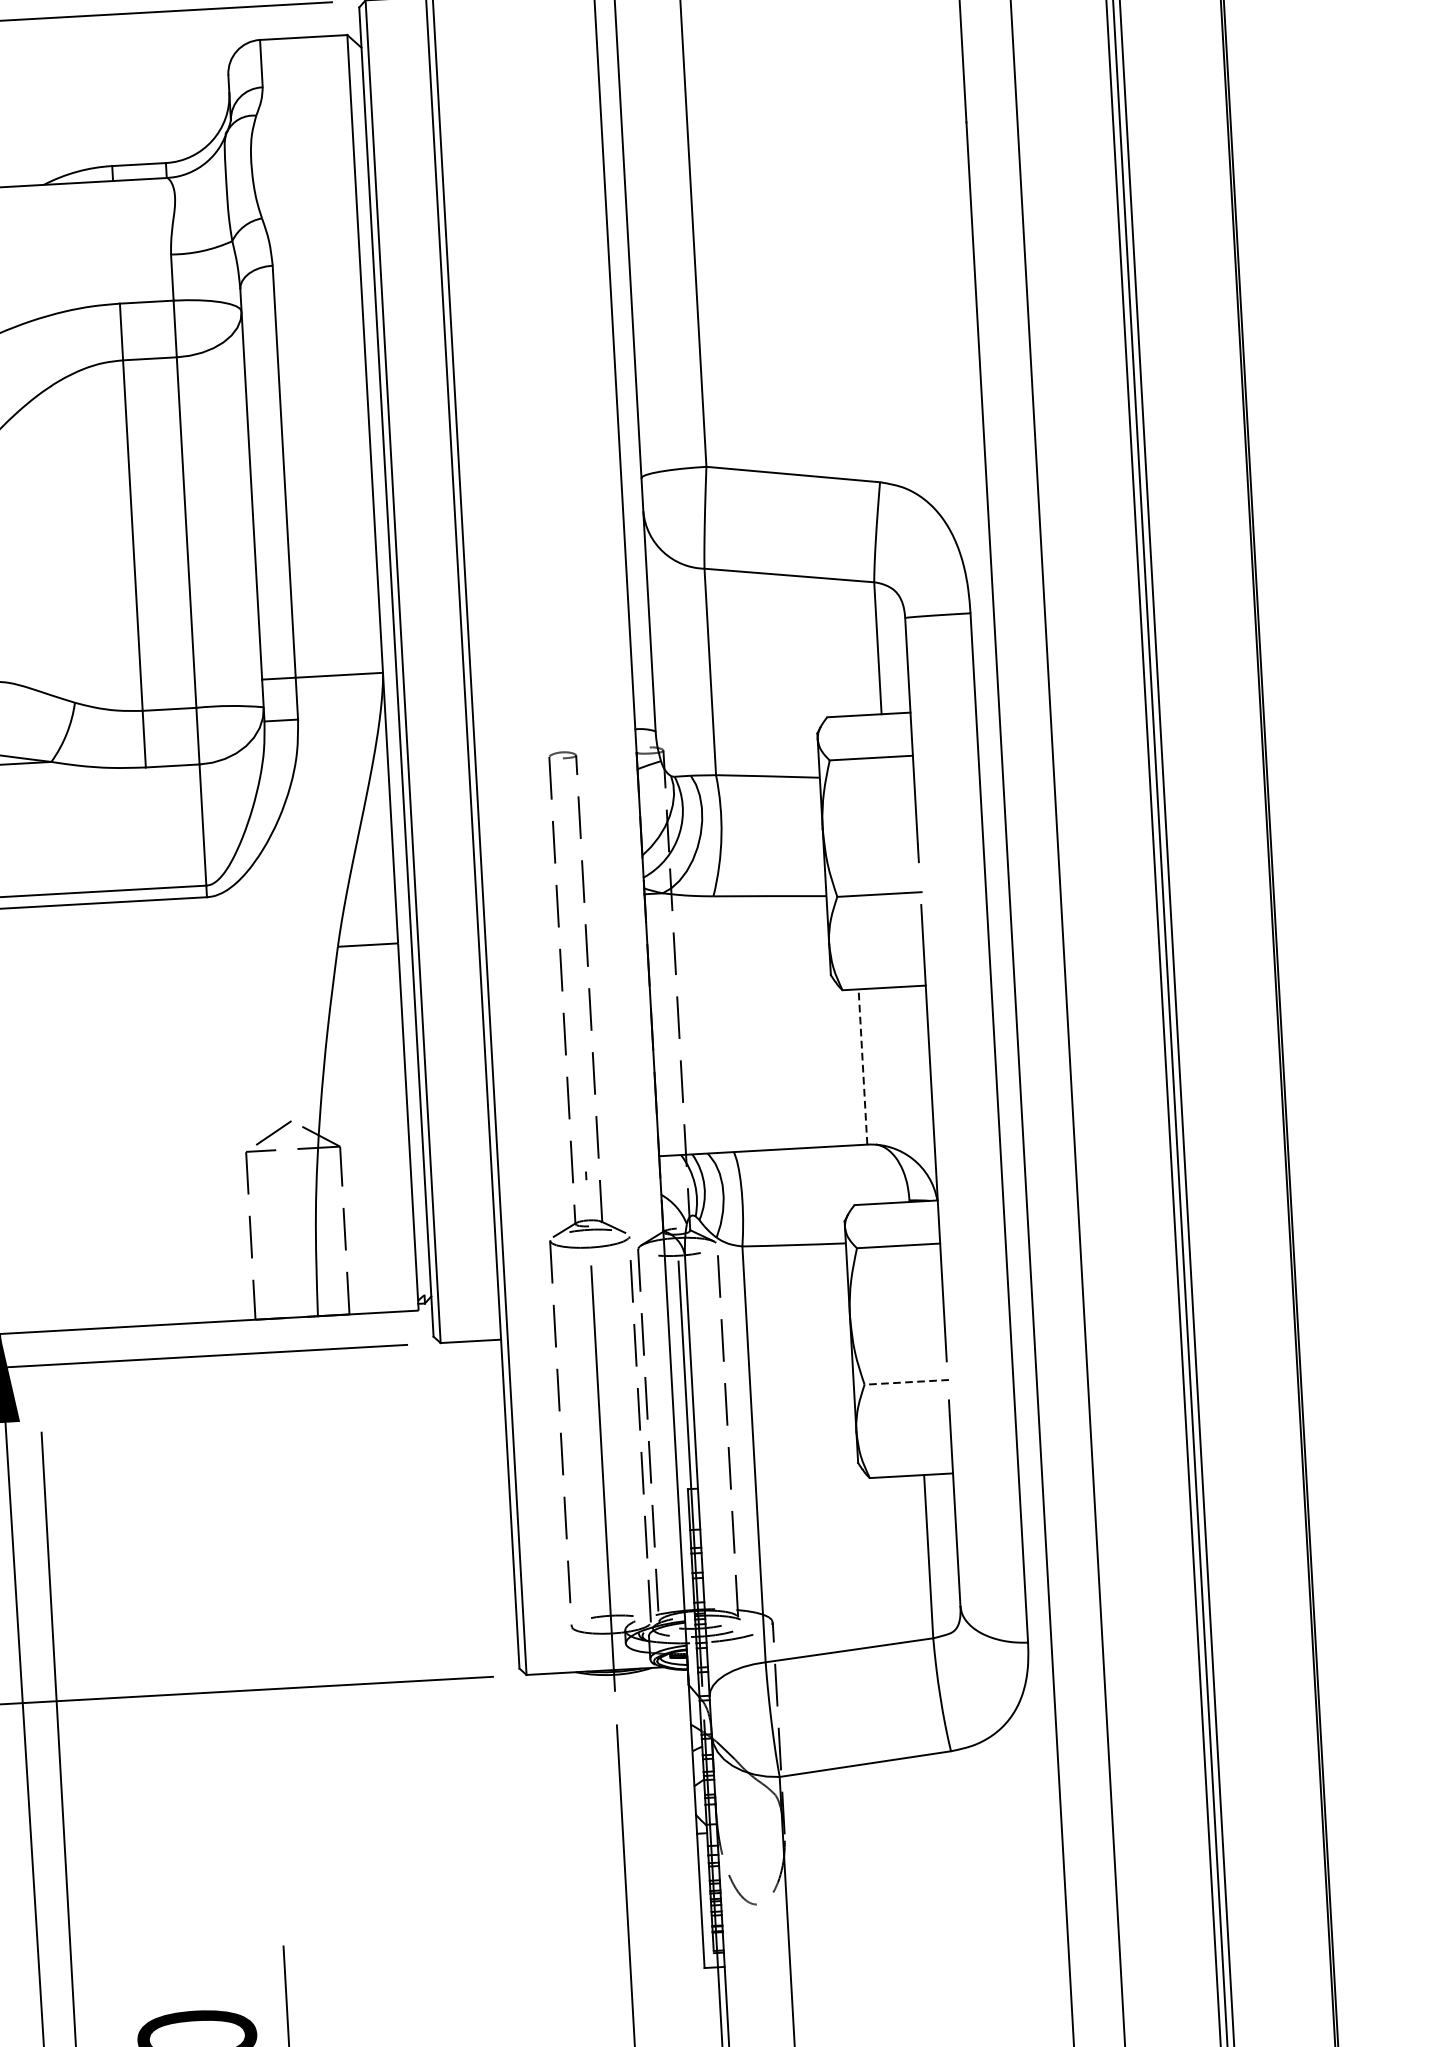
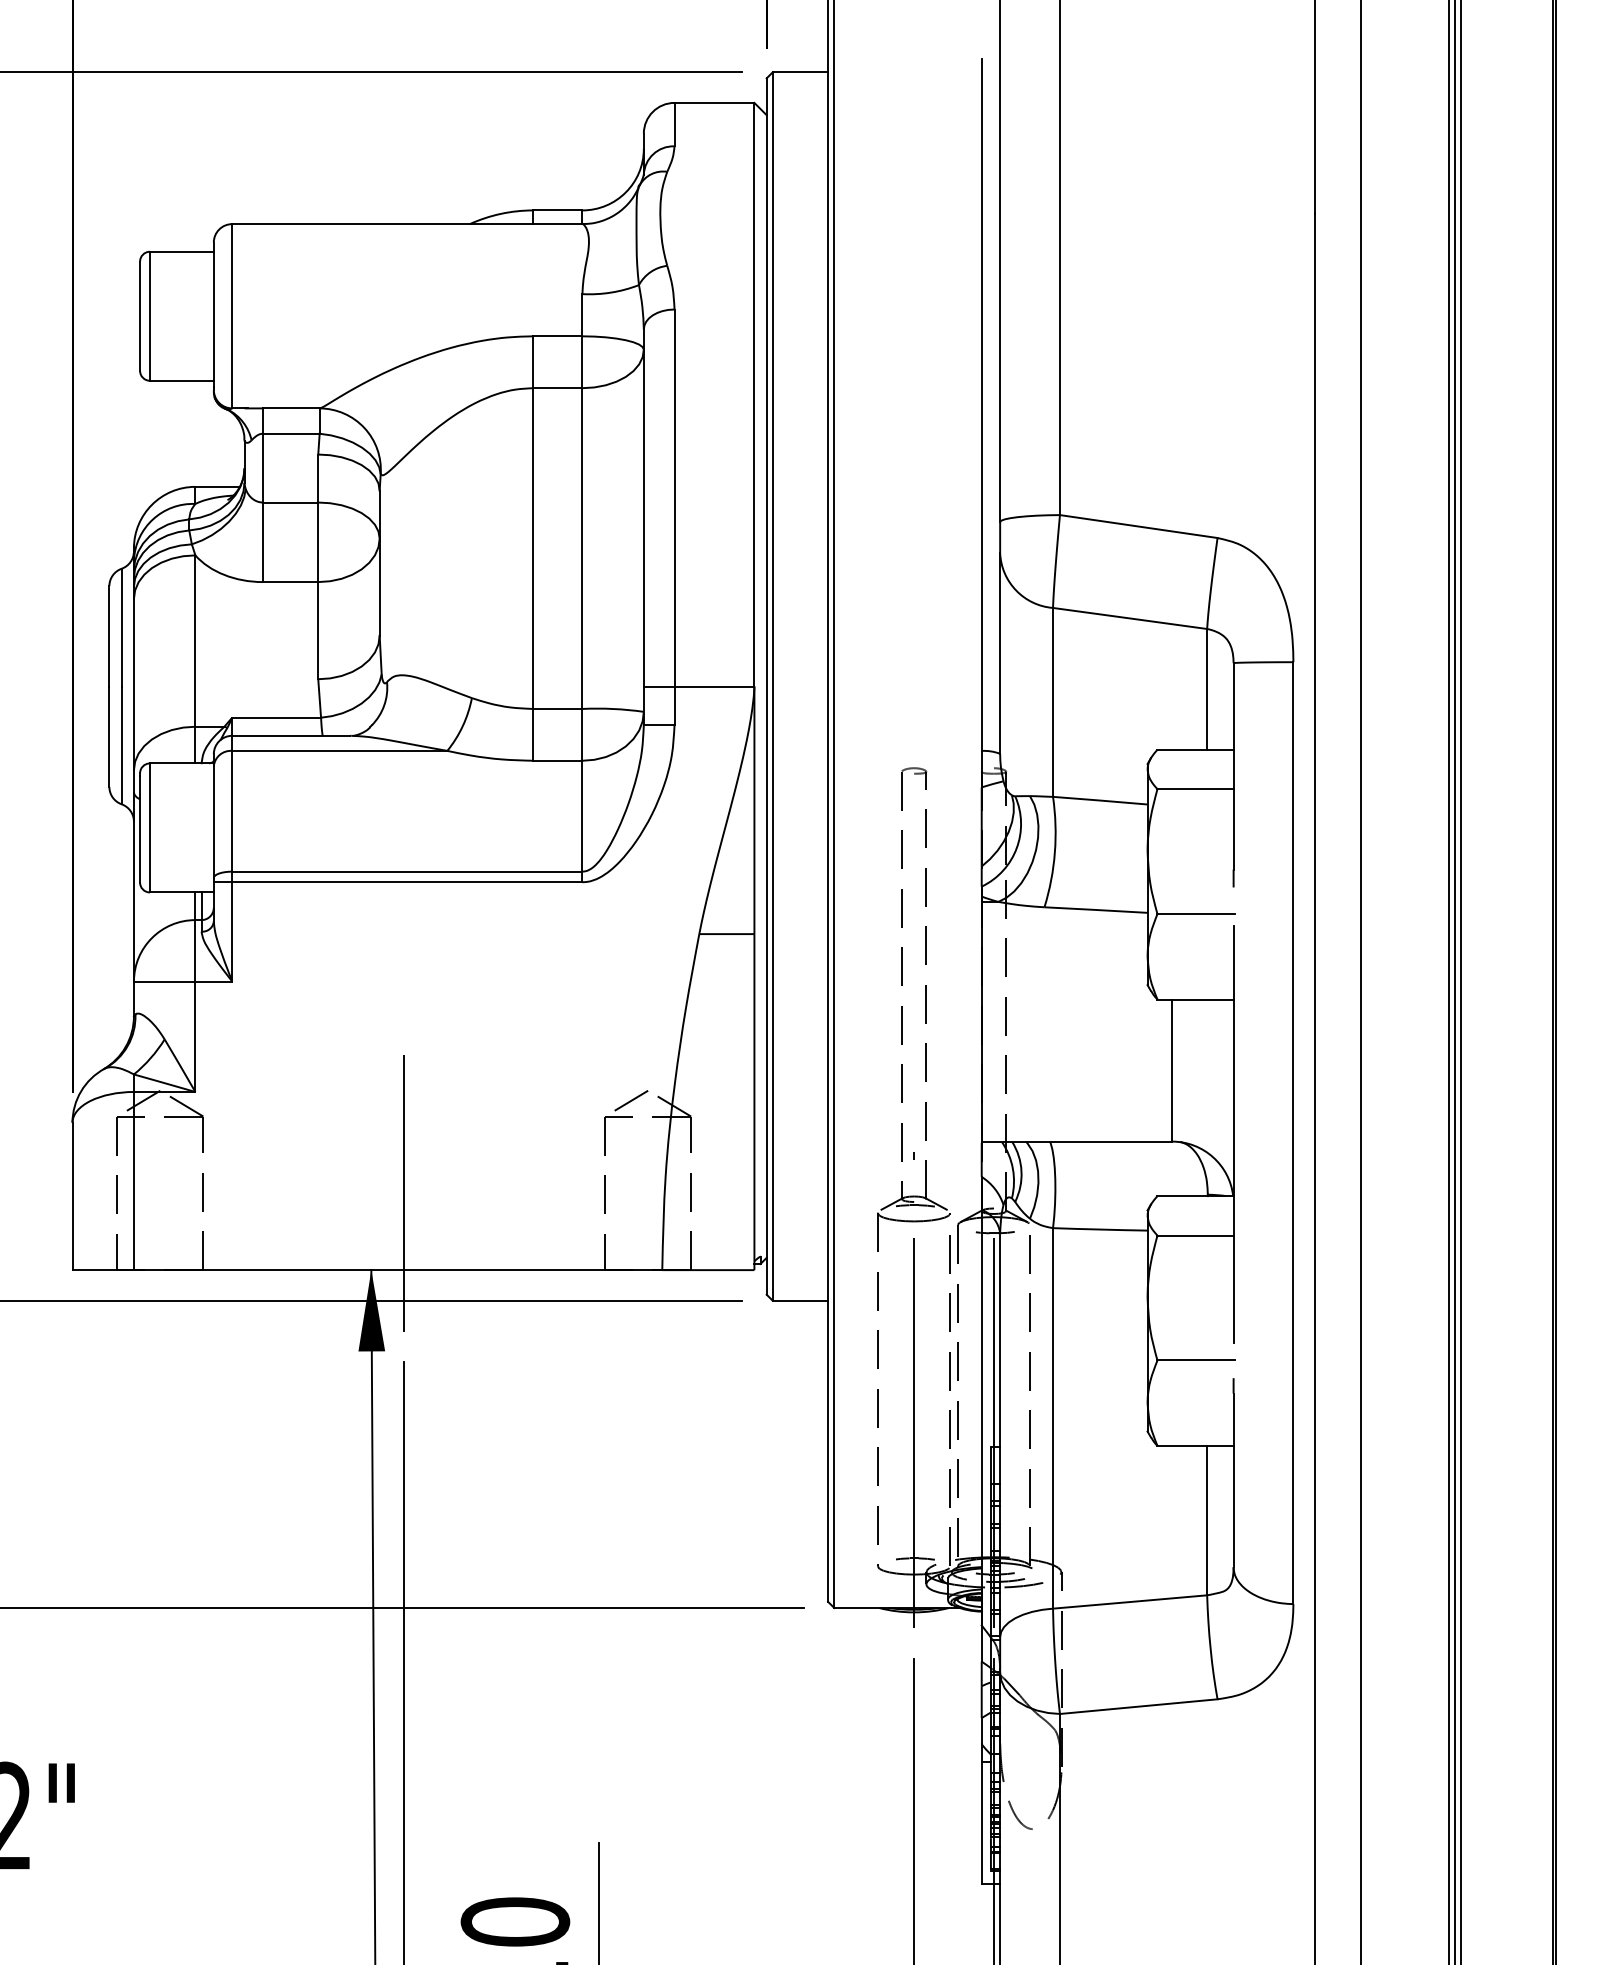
line: (863, 1066) -> (1172, 1070), dashed -> solid
line: (31, 1248) -> (404, 1193), added
line: (907, 1382) -> (1196, 1360), dashed -> solid

